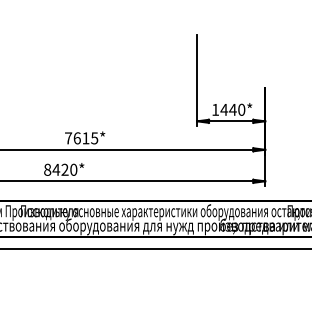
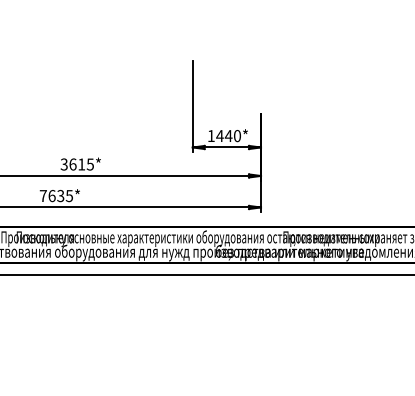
text: (67, 138) -> (63, 164), 7615* -> 3615*
text: (60, 169) -> (56, 195), 8420* -> 7635*

